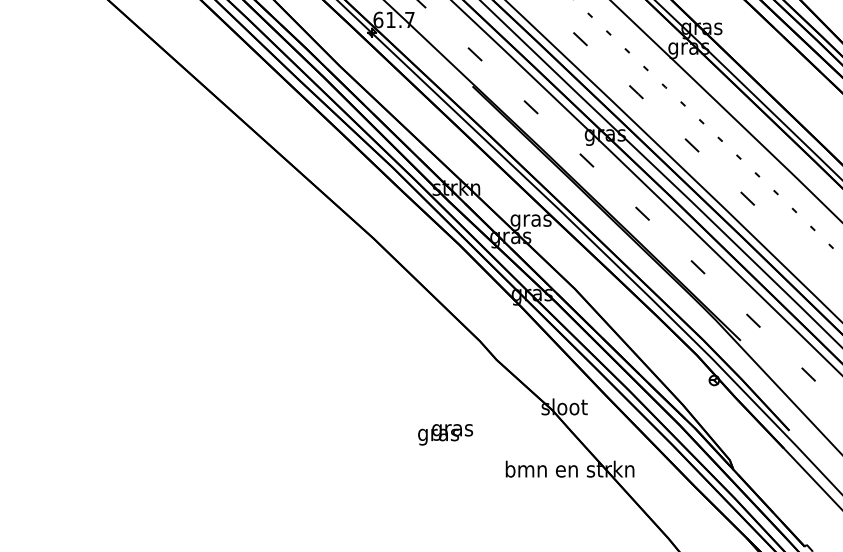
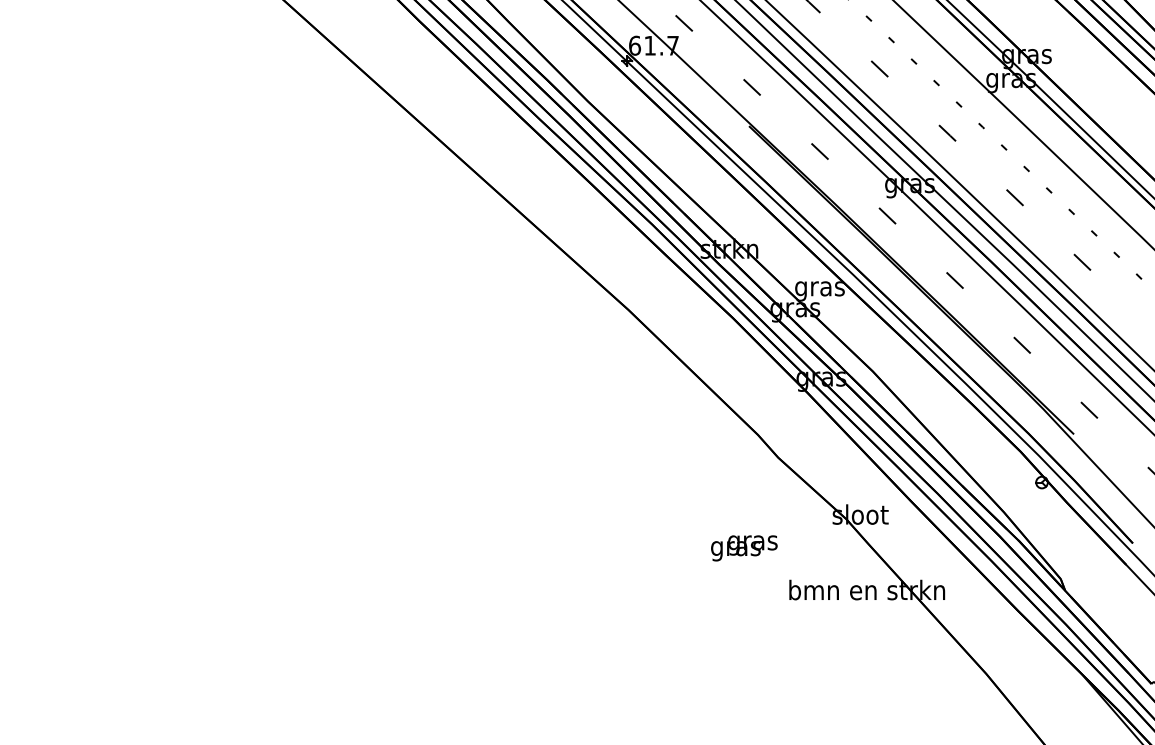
text: (445, 434) -> (744, 548), moved

